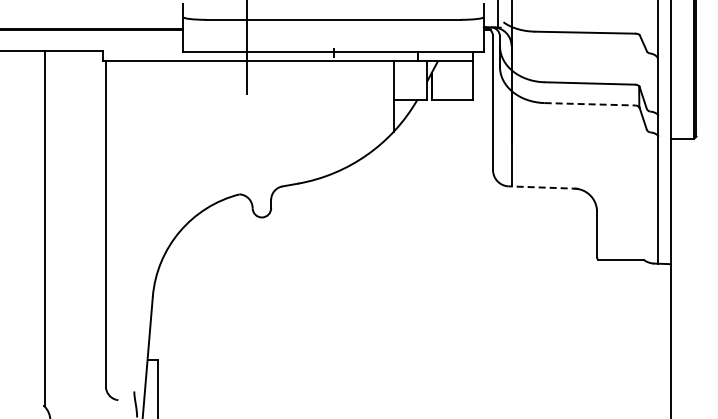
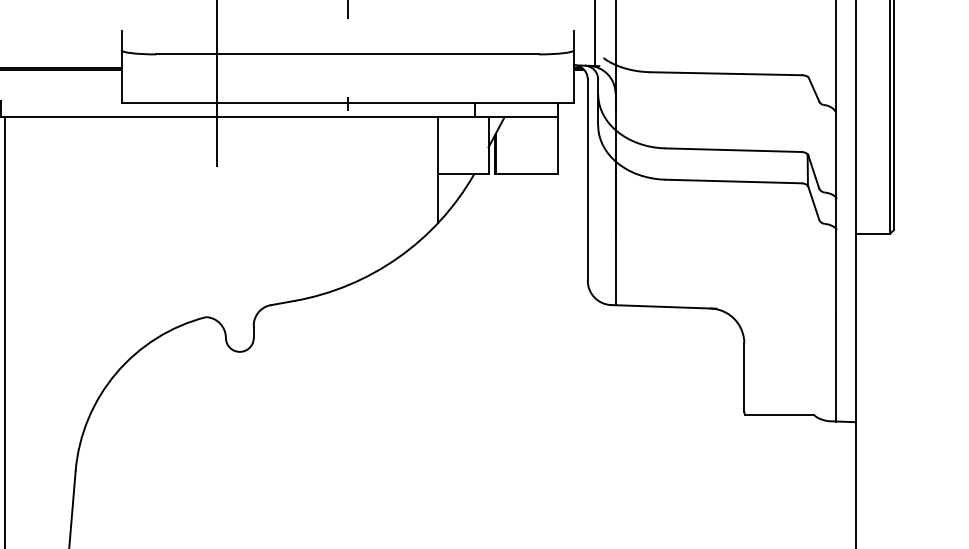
line: (590, 104) -> (734, 181), dashed -> solid
line: (543, 187) -> (663, 306), dashed -> solid

